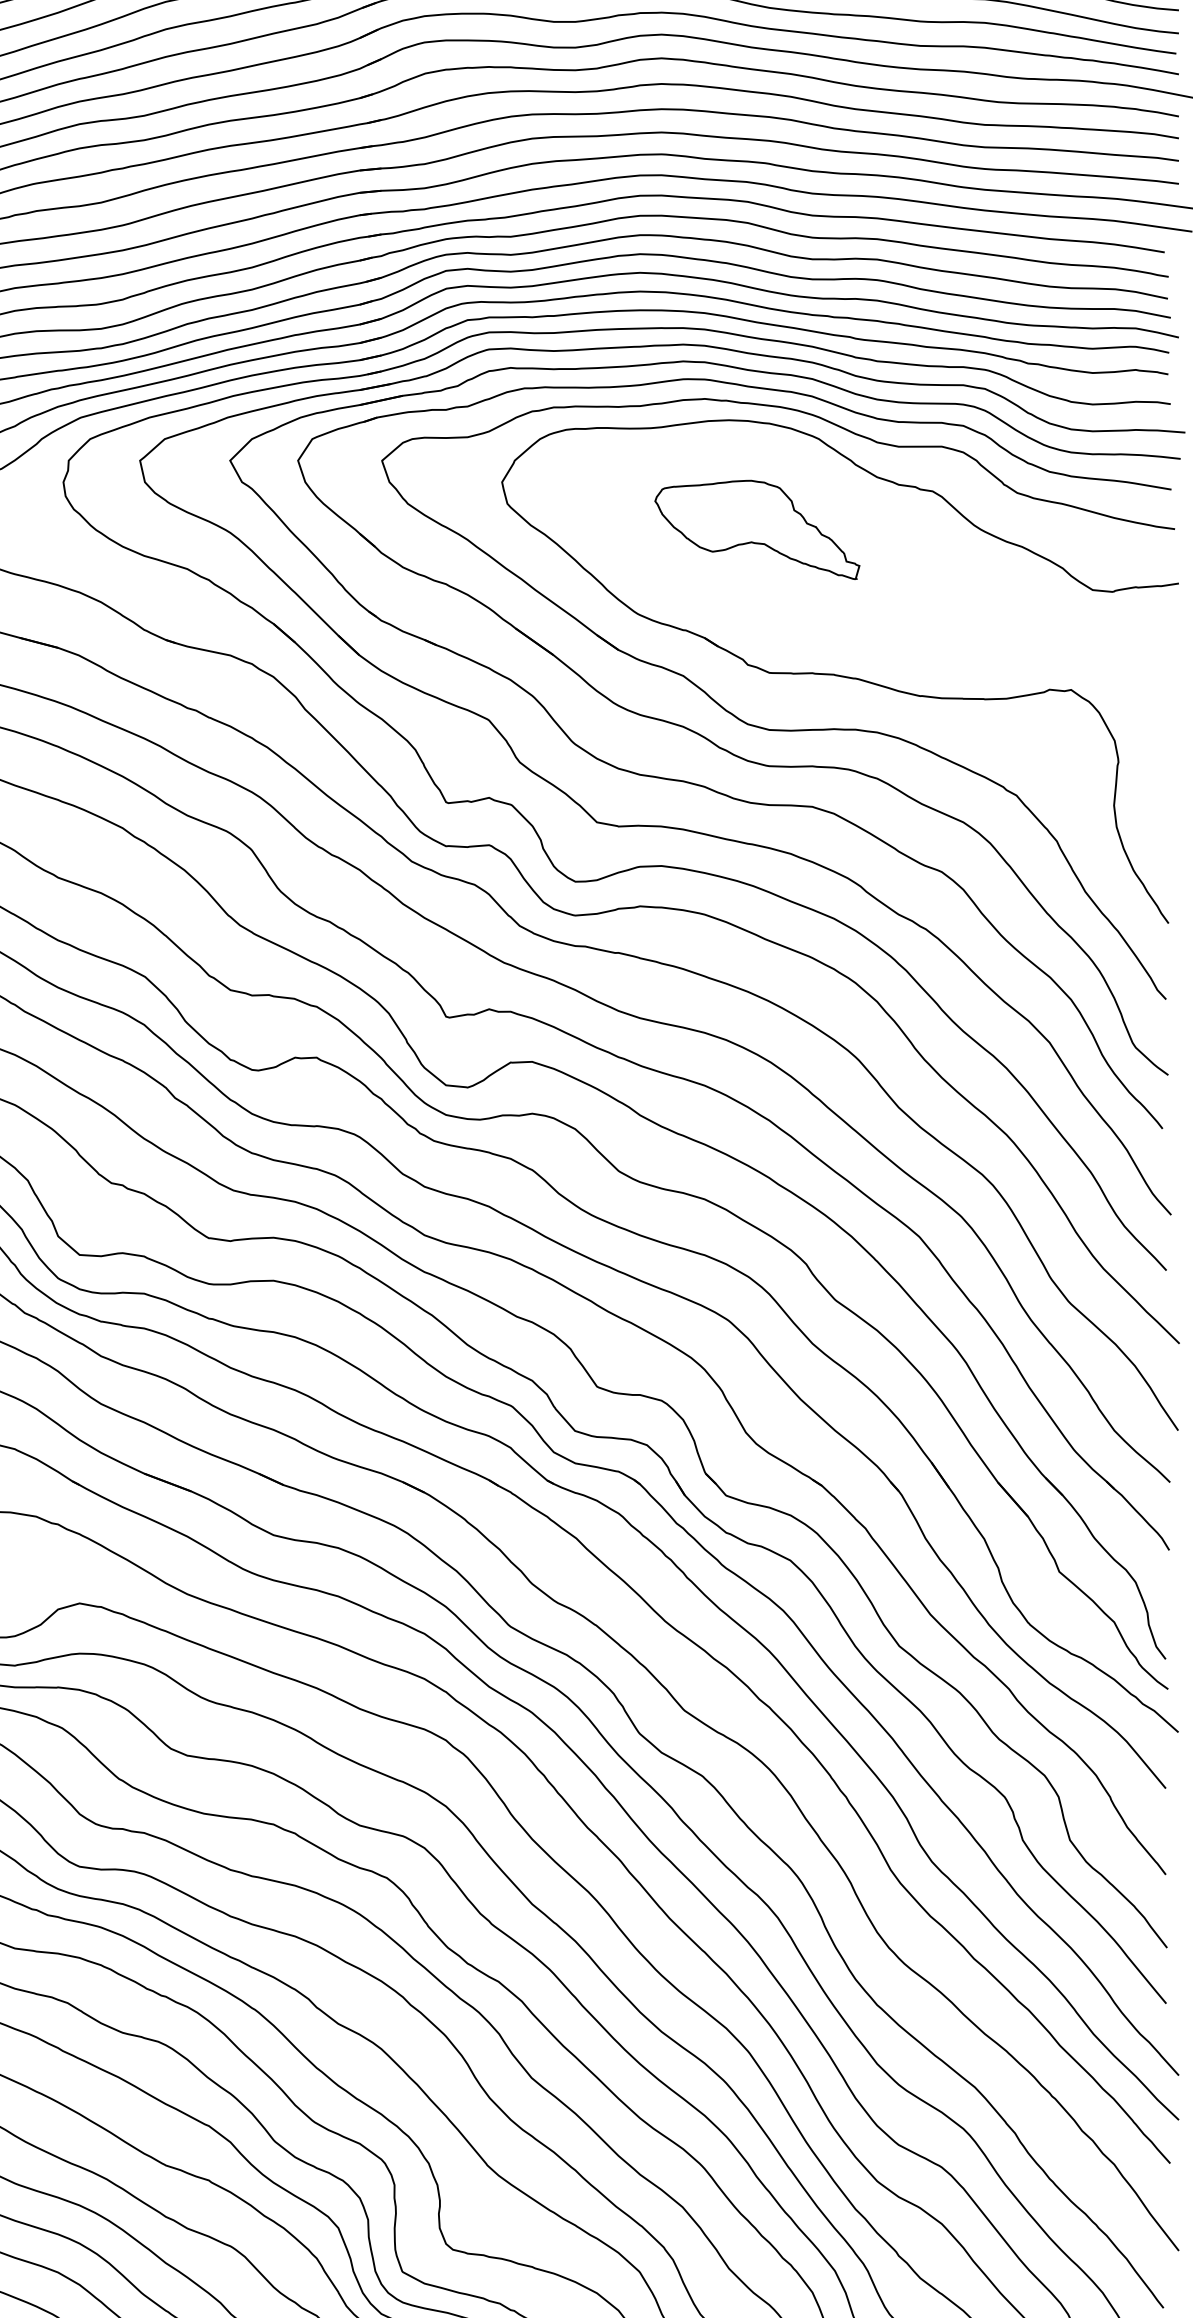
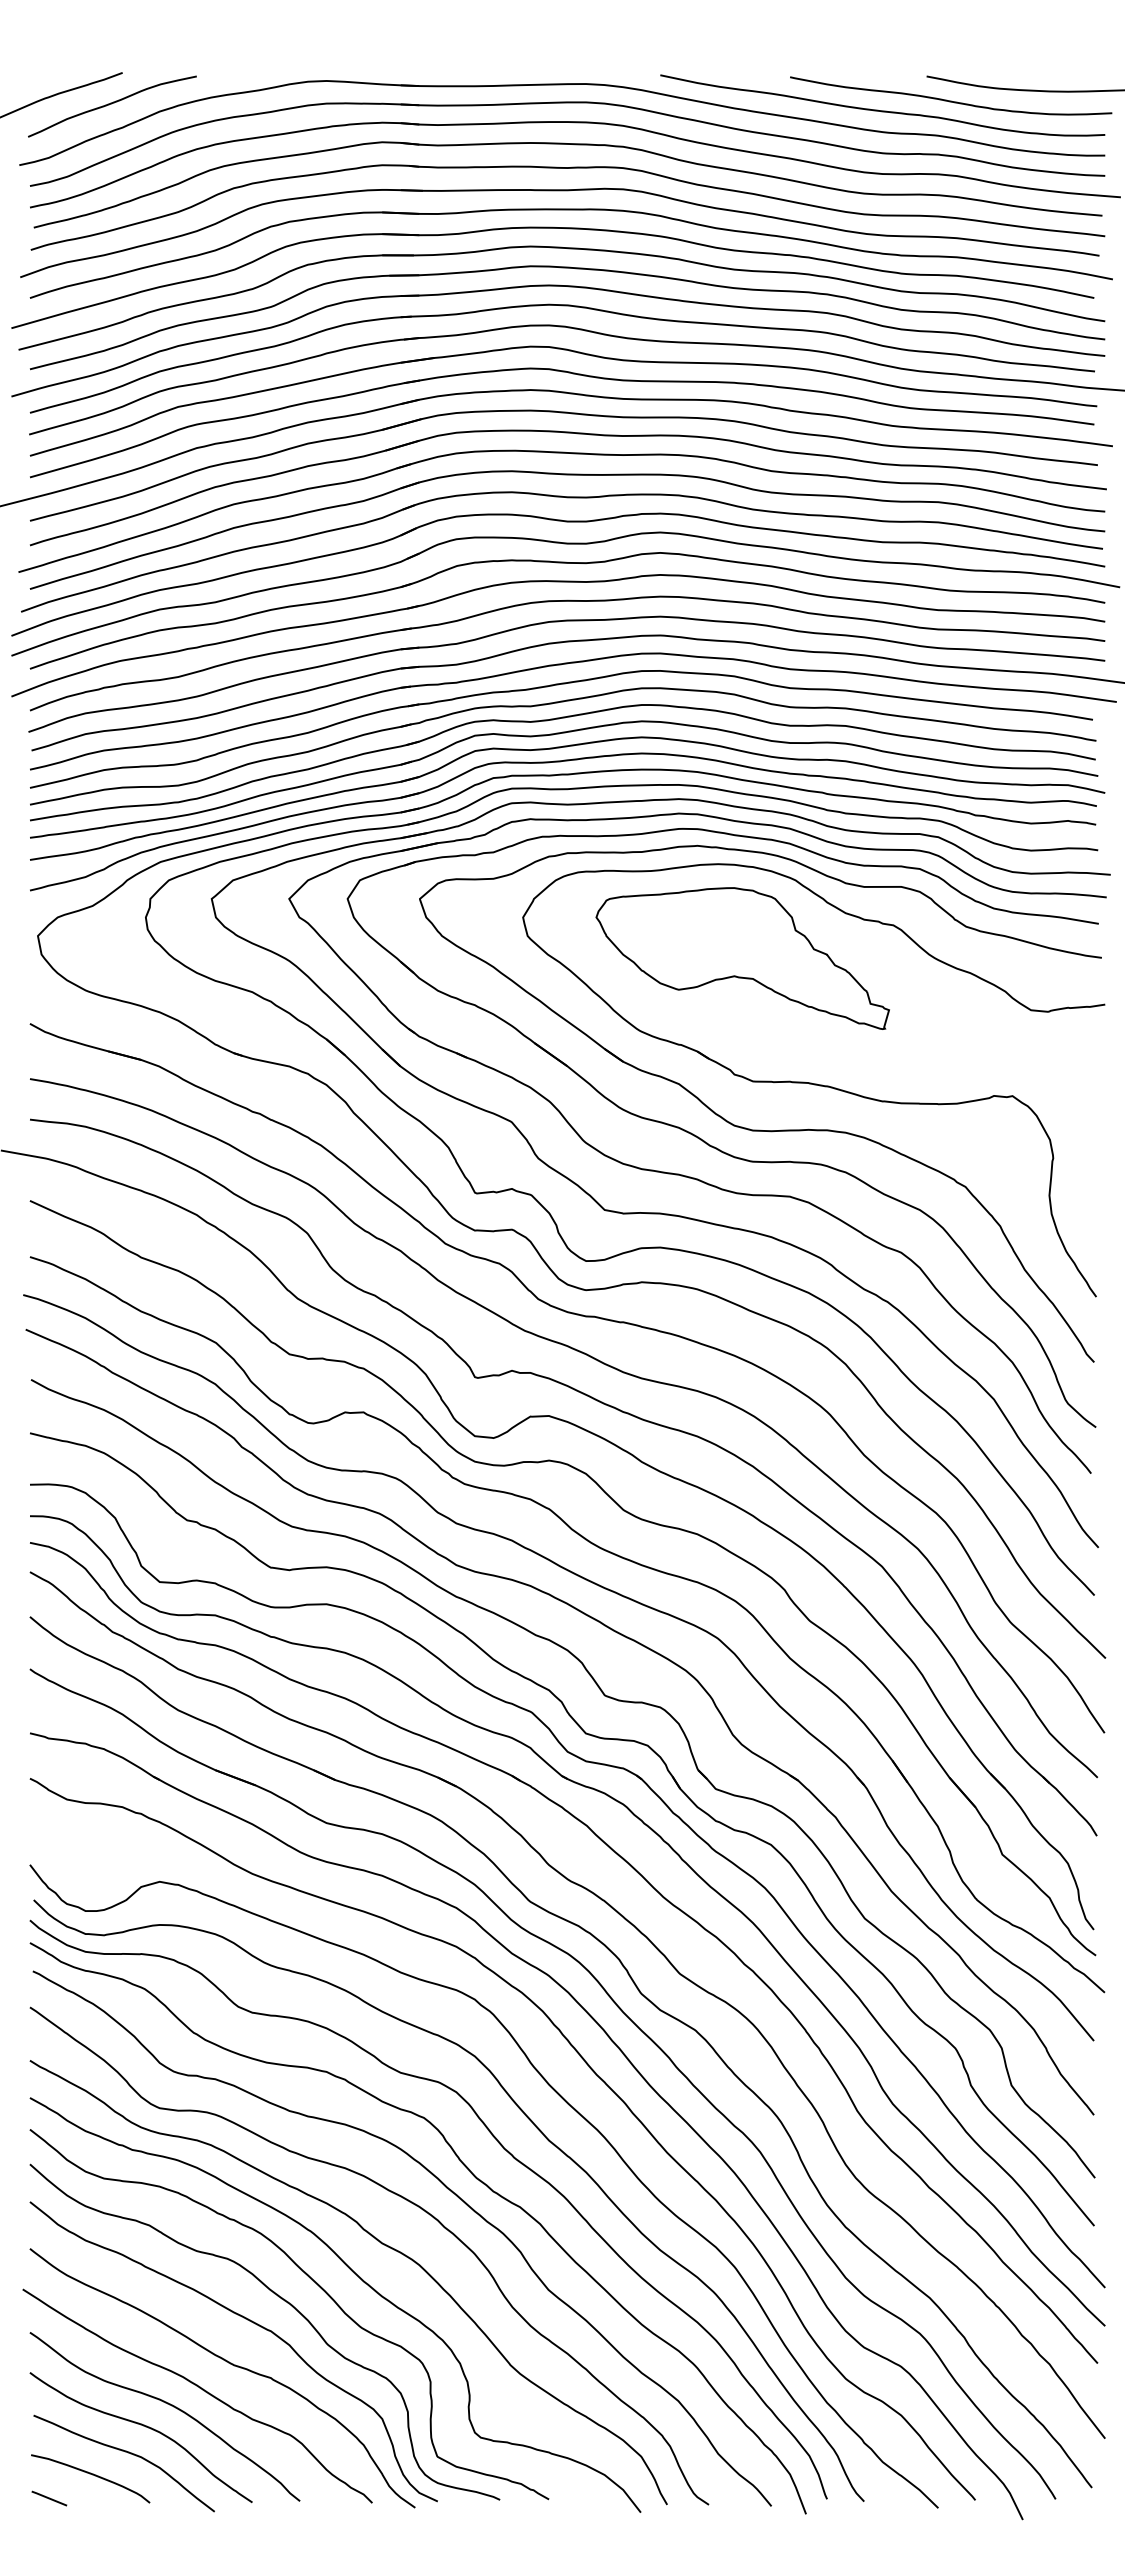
part: (757, 529) -> (742, 958), size x1.67

